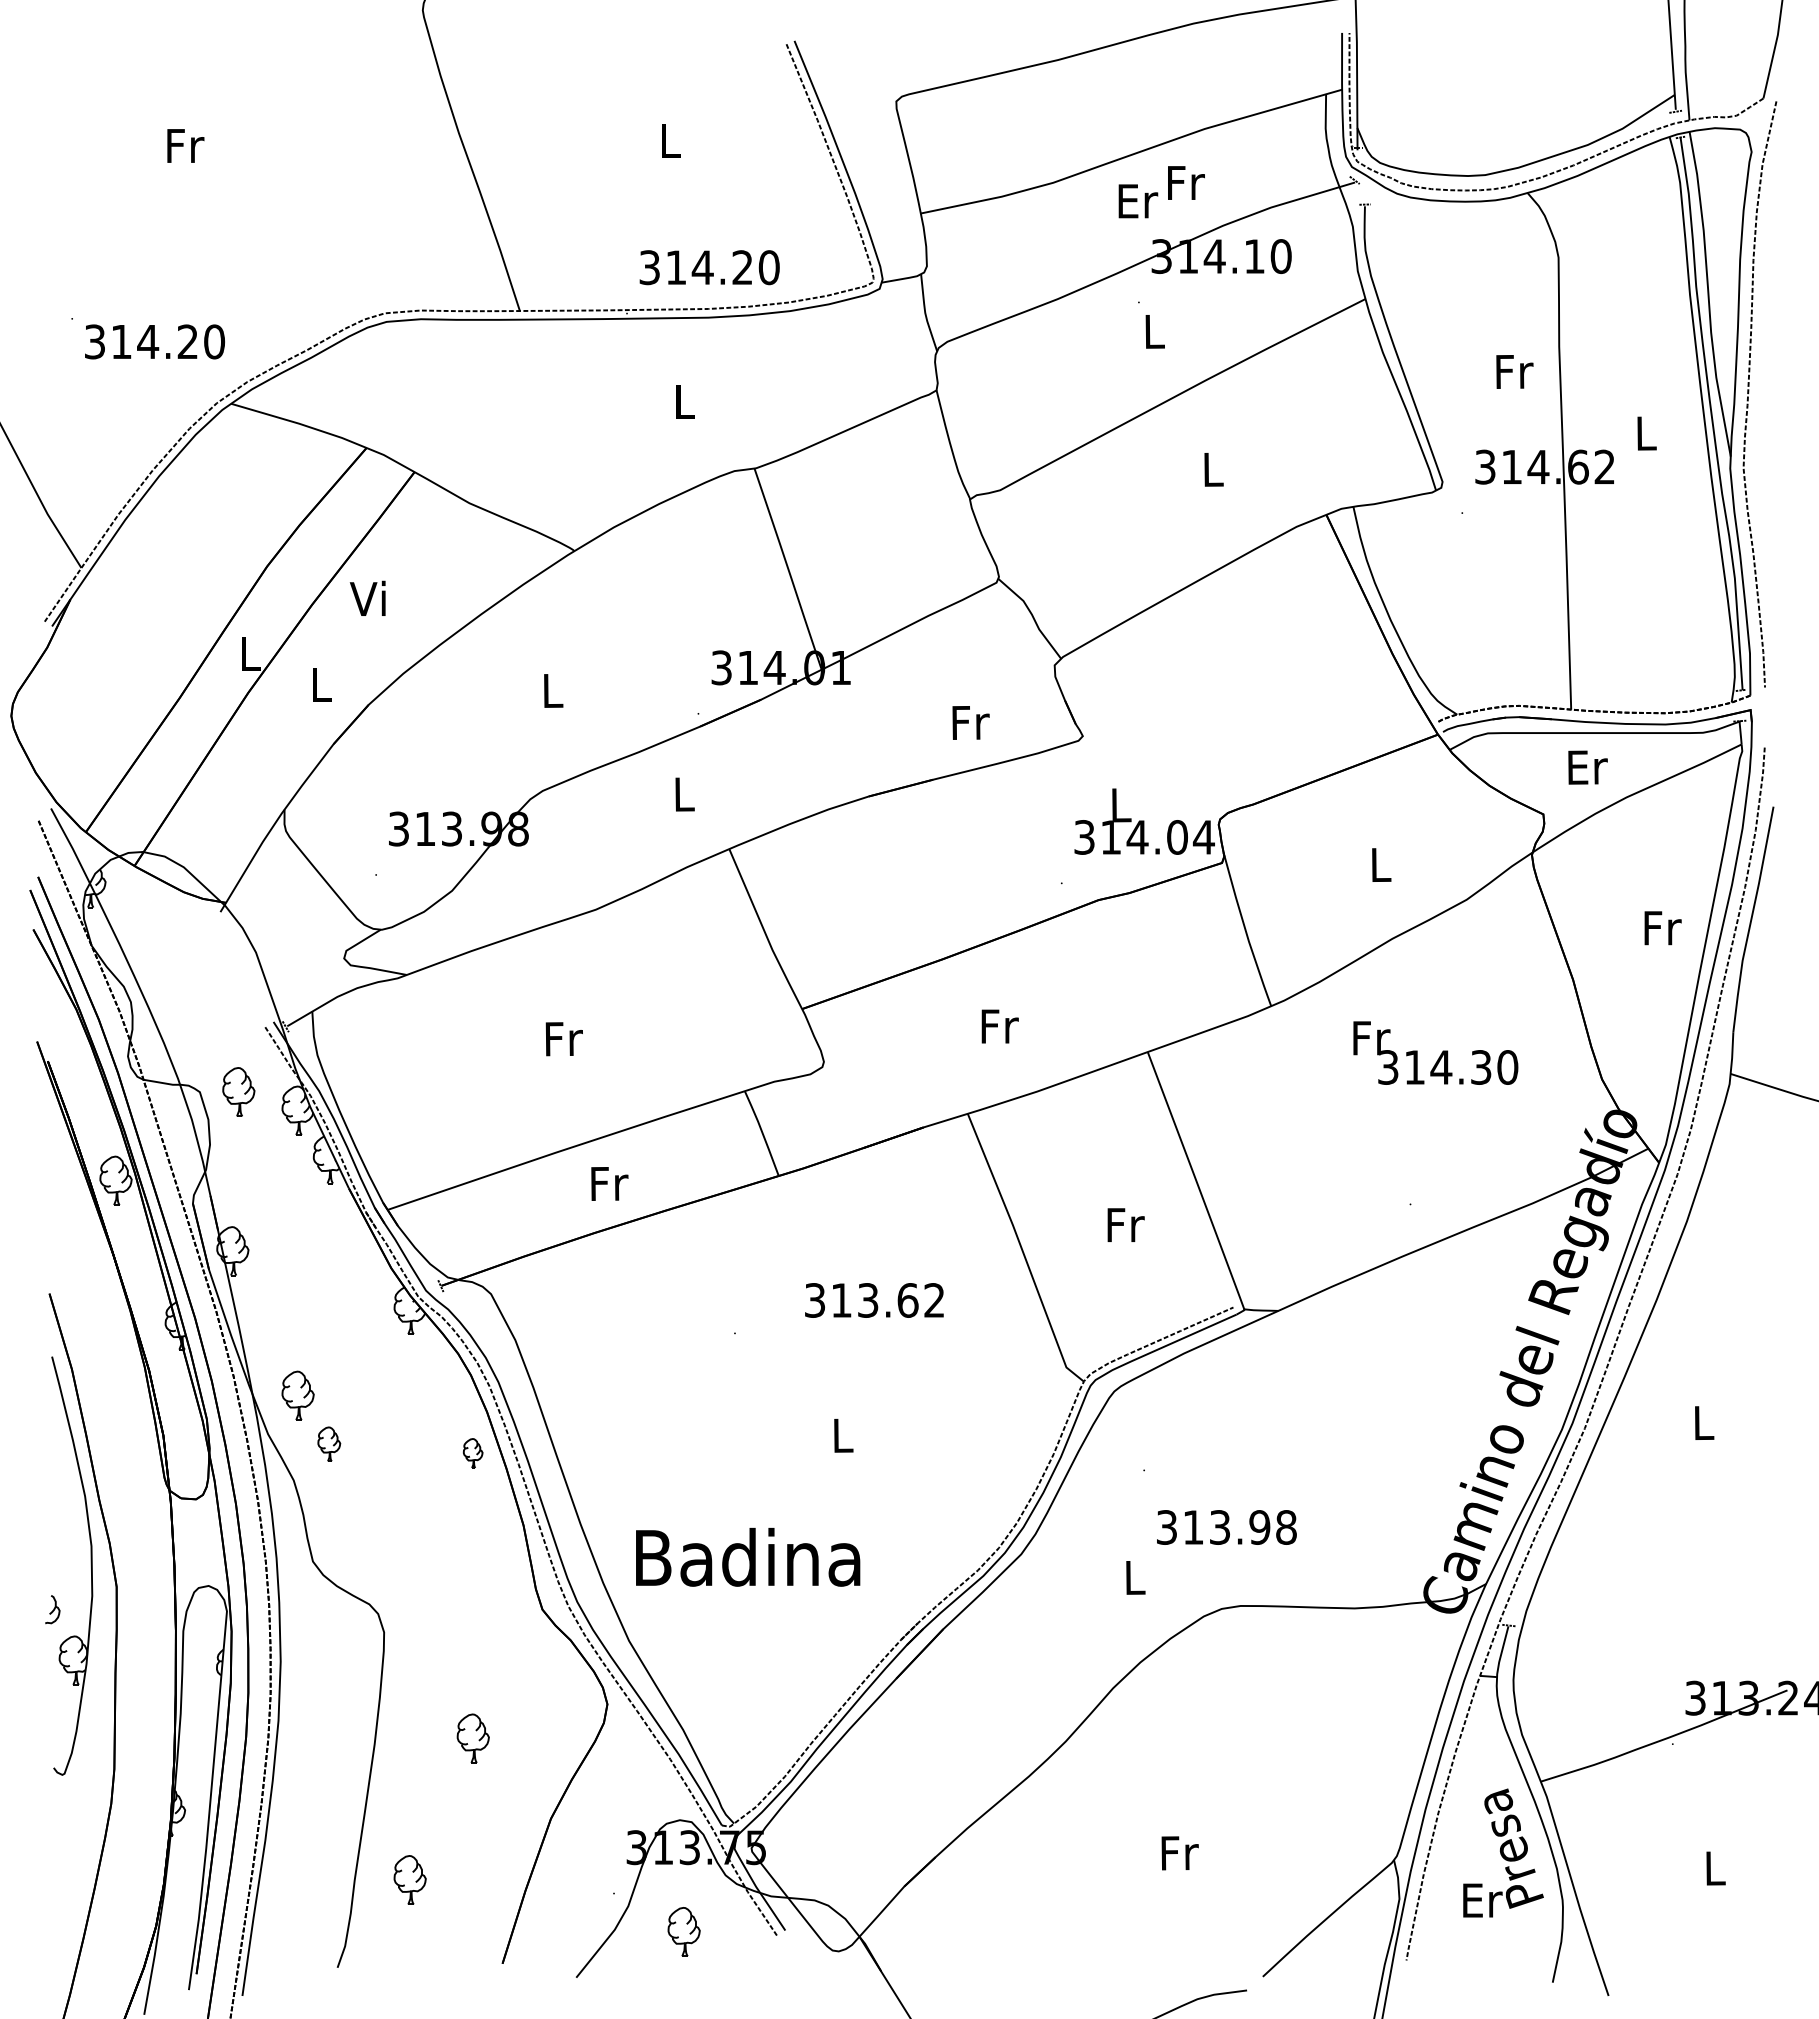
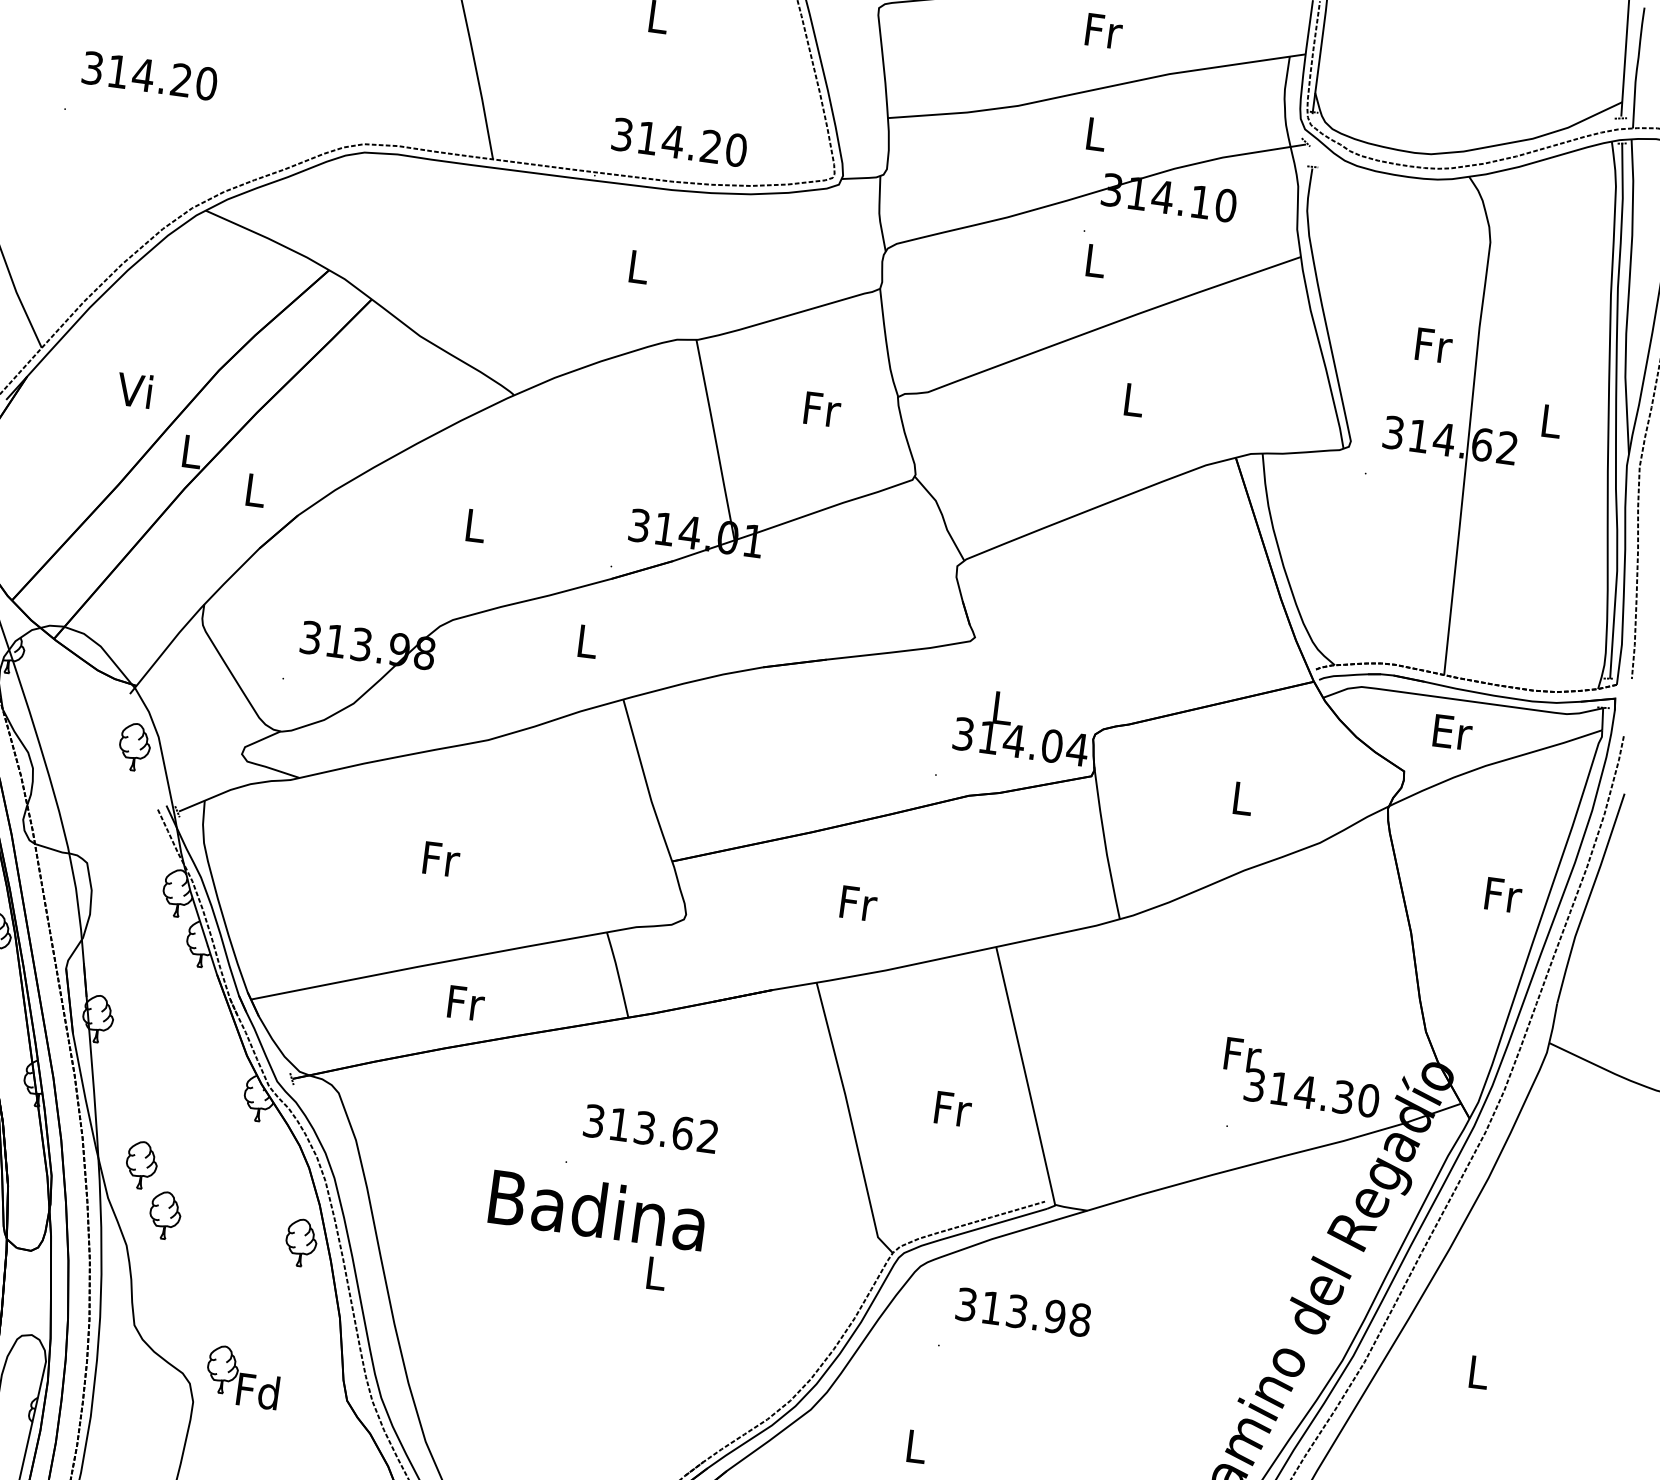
text: (1186, 182) -> (1104, 30), moved
text: (1138, 201) -> (1097, 134), Er -> L
text: (154, 341) -> (149, 75), moved
text: (367, 597) -> (134, 389), moved
text: (970, 722) -> (822, 409), moved
text: (1435, 1052) -> (1301, 1077), moved
part: (238, 1091) -> (134, 746), moved
text: (874, 1300) -> (650, 1128), moved
part: (328, 1444) -> (164, 1215), size x1.43
part: (472, 1453) -> (300, 1242), size x1.67
text: (1226, 1527) -> (1023, 1312), moved
text: (748, 1557) -> (598, 1210), moved
part: (431, 1600) -> (242, 1377), added

